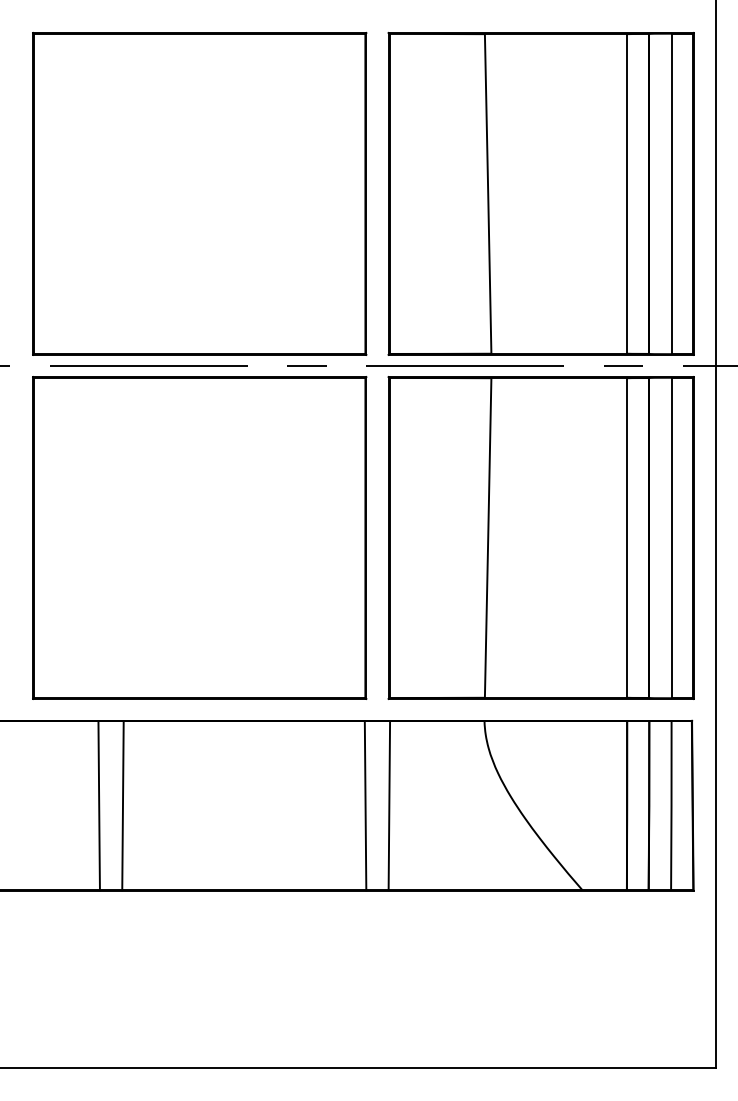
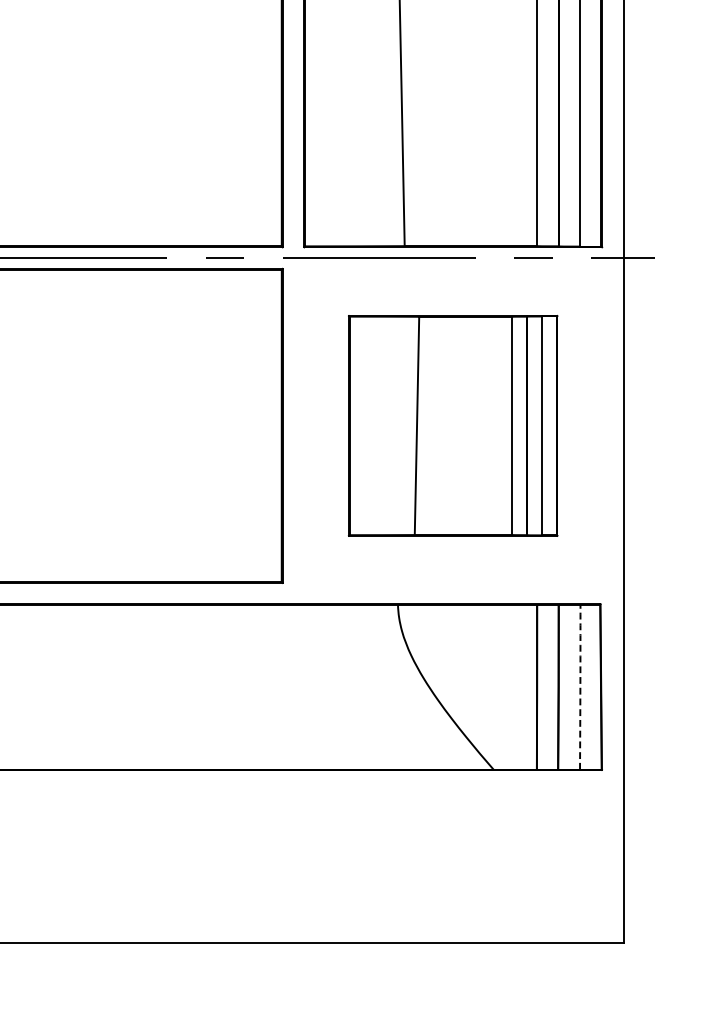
part: (540, 537) -> (452, 425), size x0.7
line: (98, 805) -> (21, 686), removed
line: (122, 805) -> (44, 686), removed
line: (365, 805) -> (281, 686), removed
line: (389, 805) -> (305, 686), removed
arc: (671, 805) -> (580, 686), solid -> dashed

